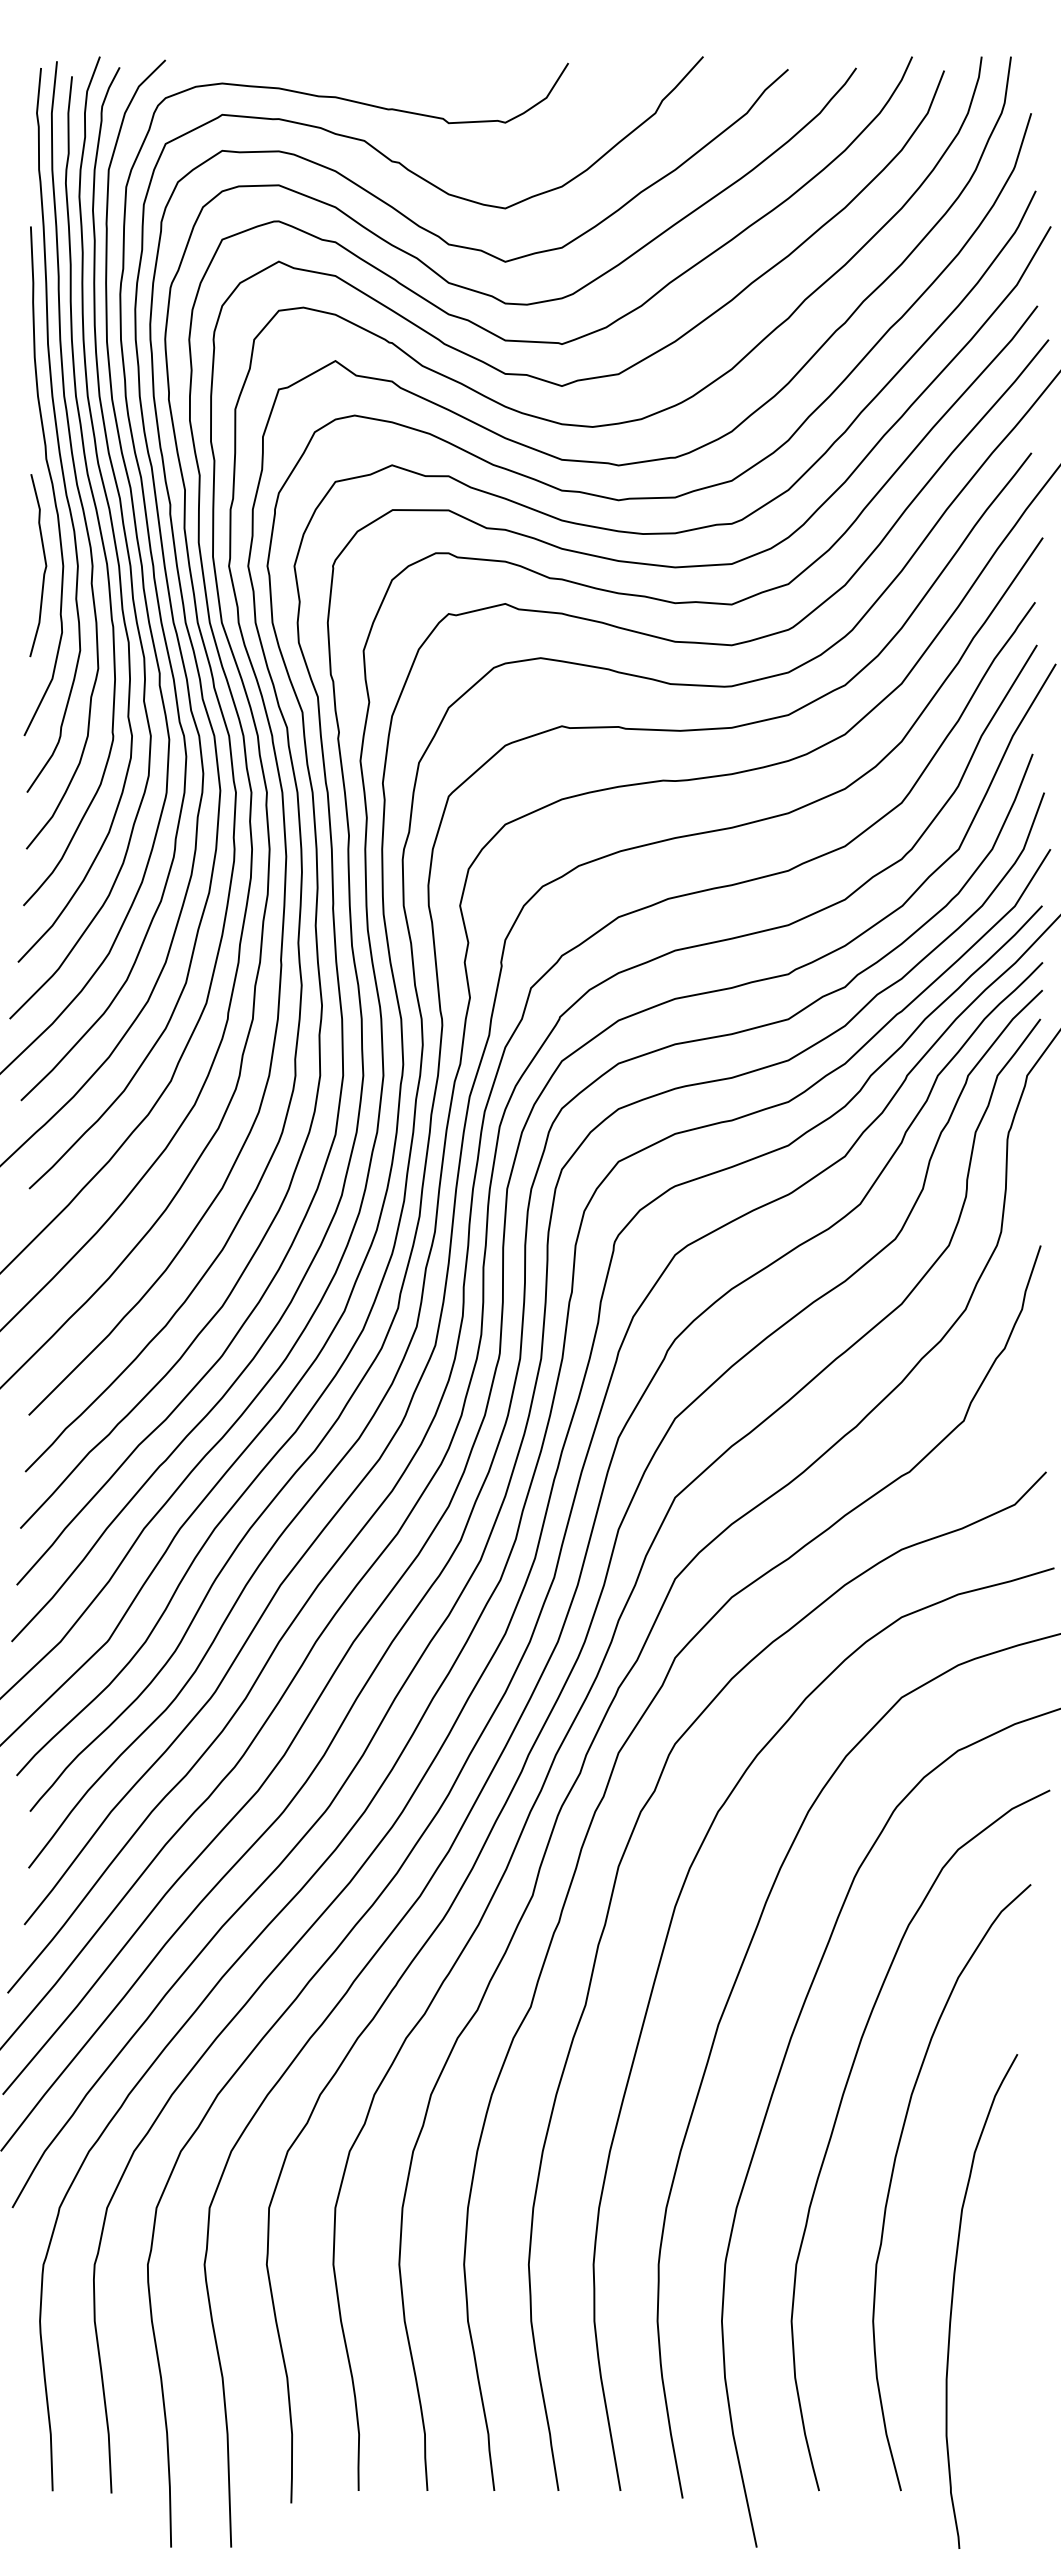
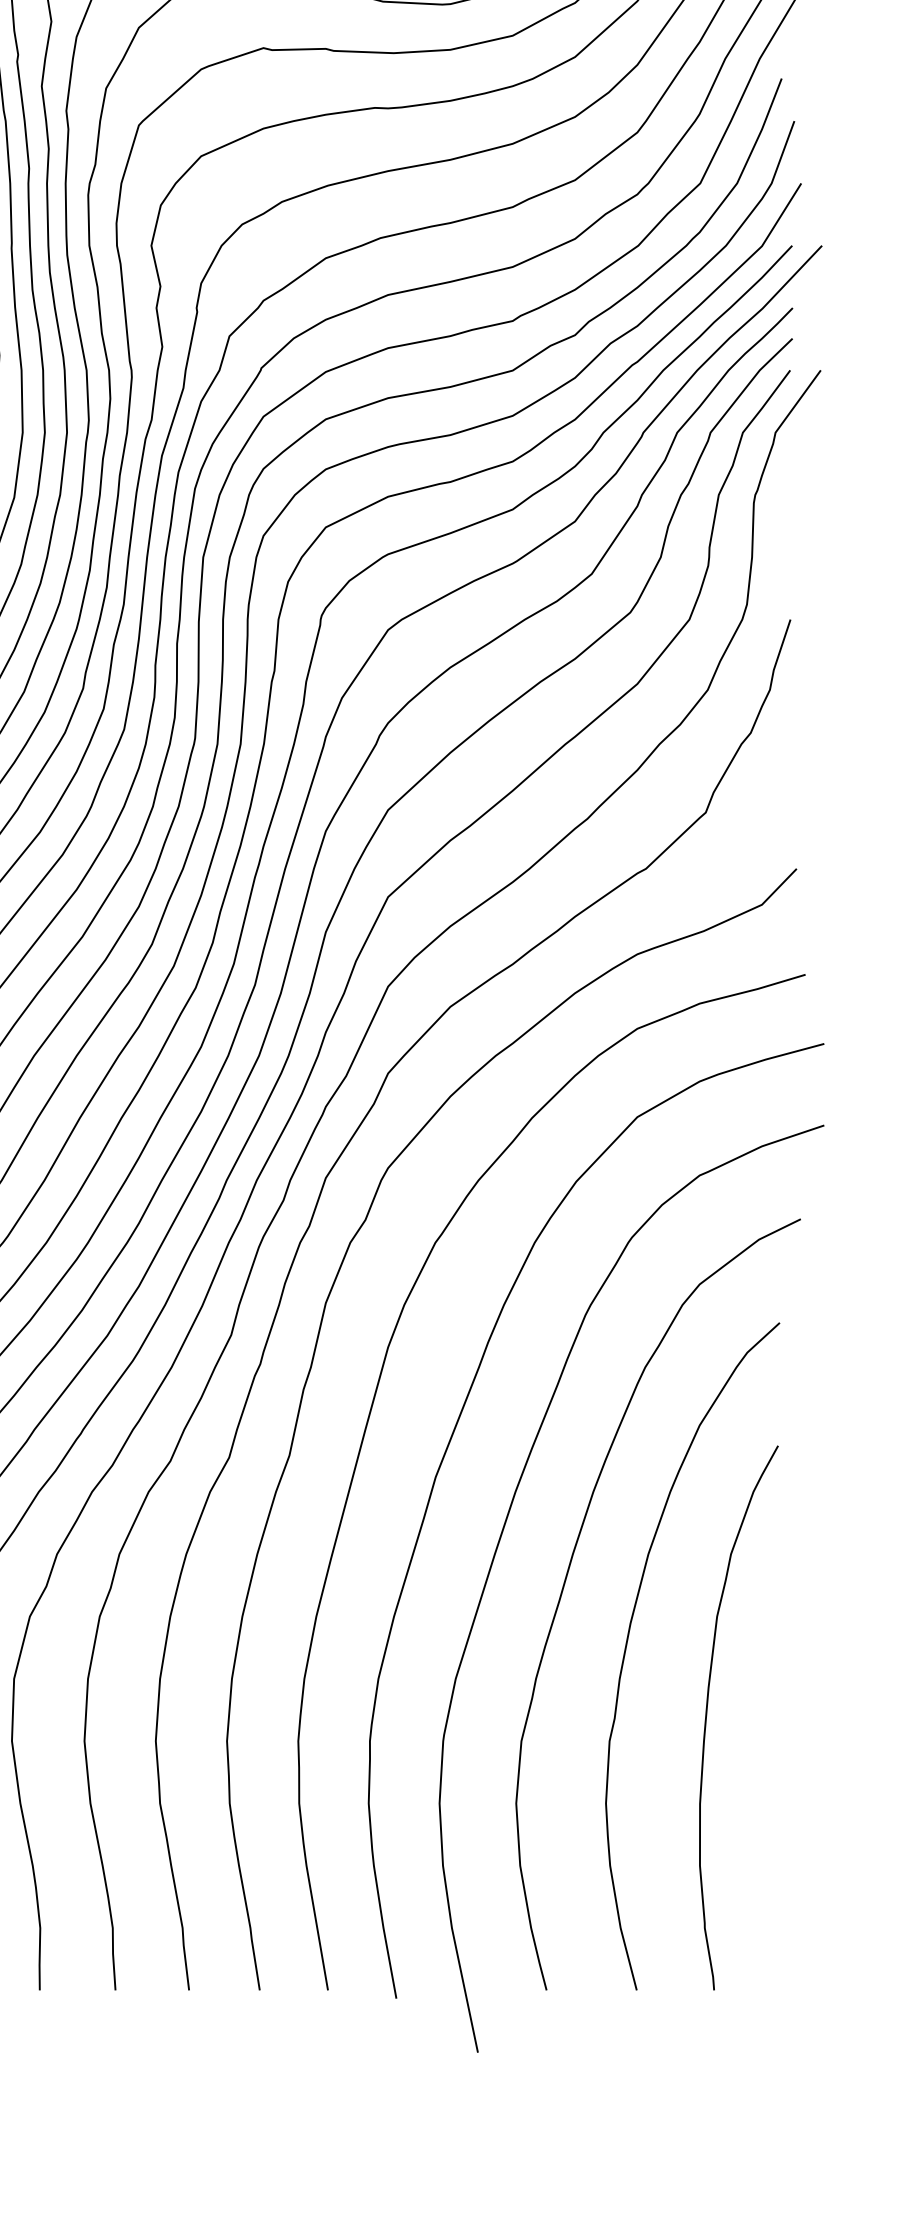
curve: (953, 2299) -> (707, 1715), moved

